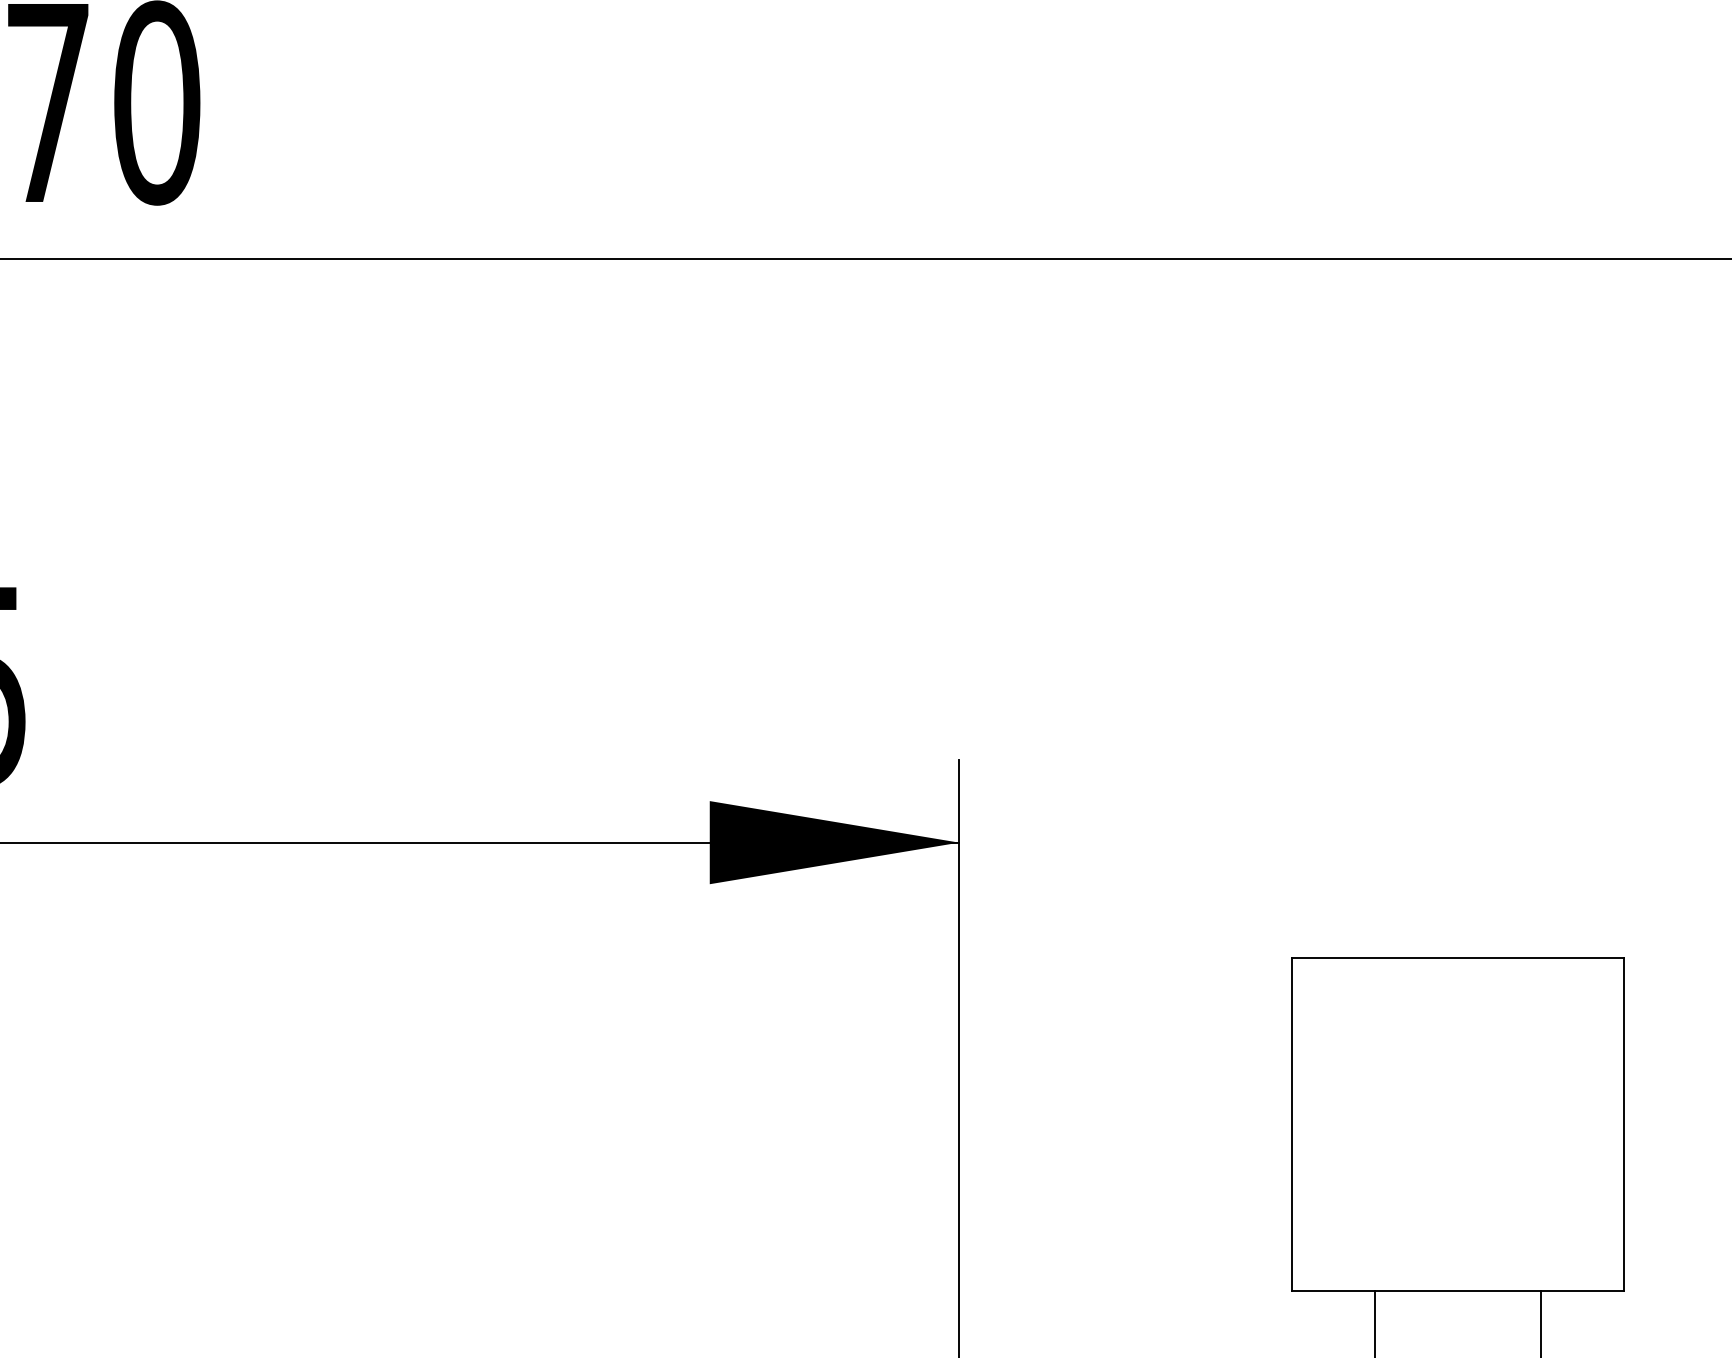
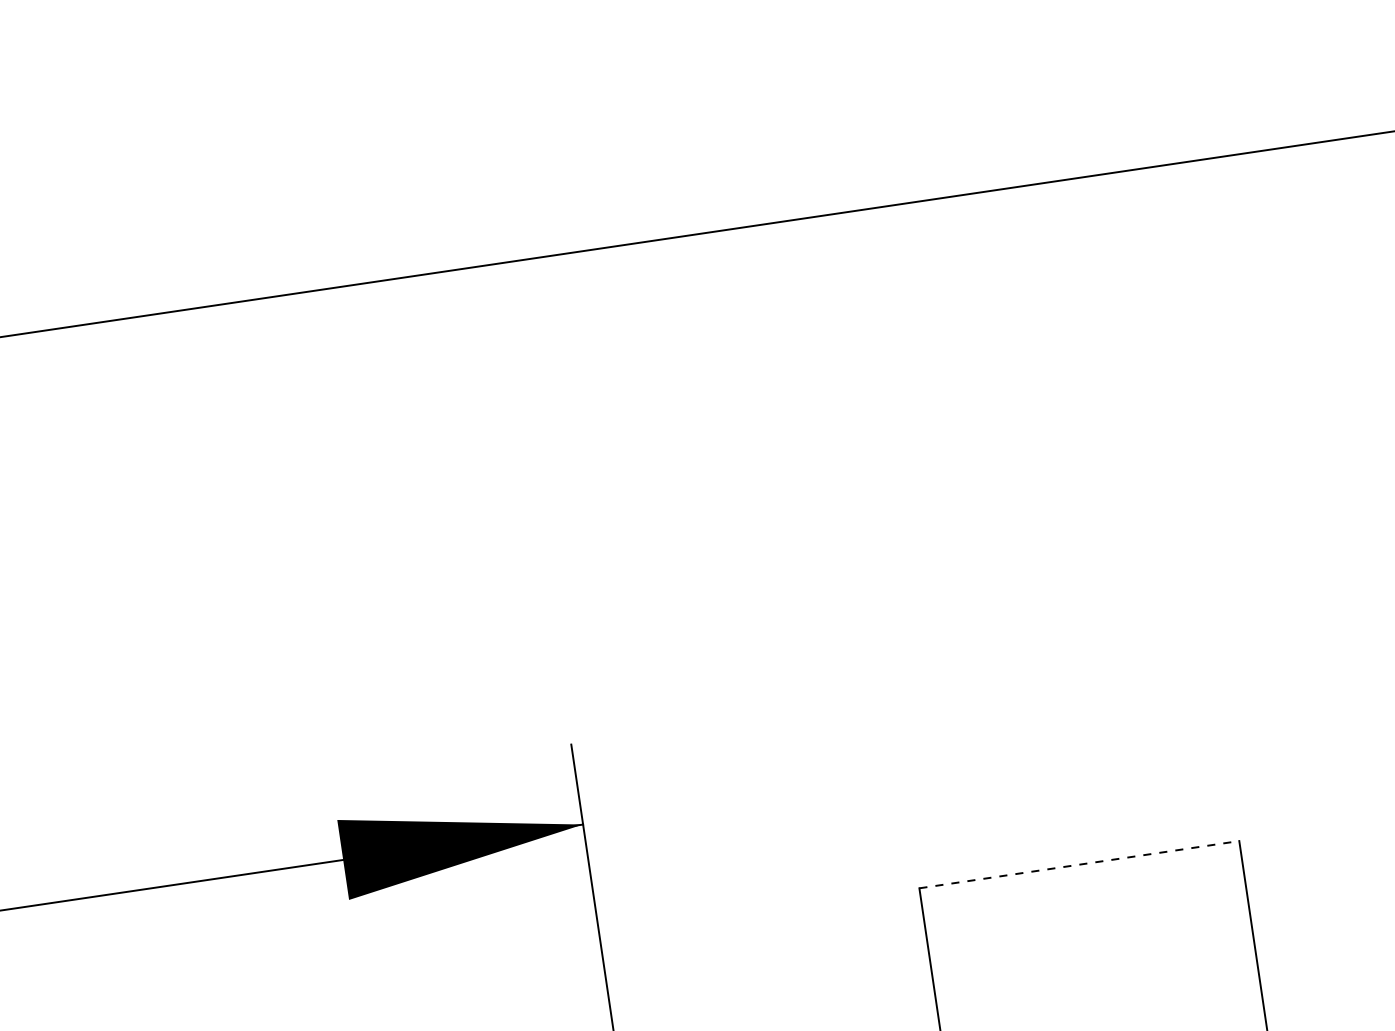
line: (1458, 958) -> (1079, 865), solid -> dashed

